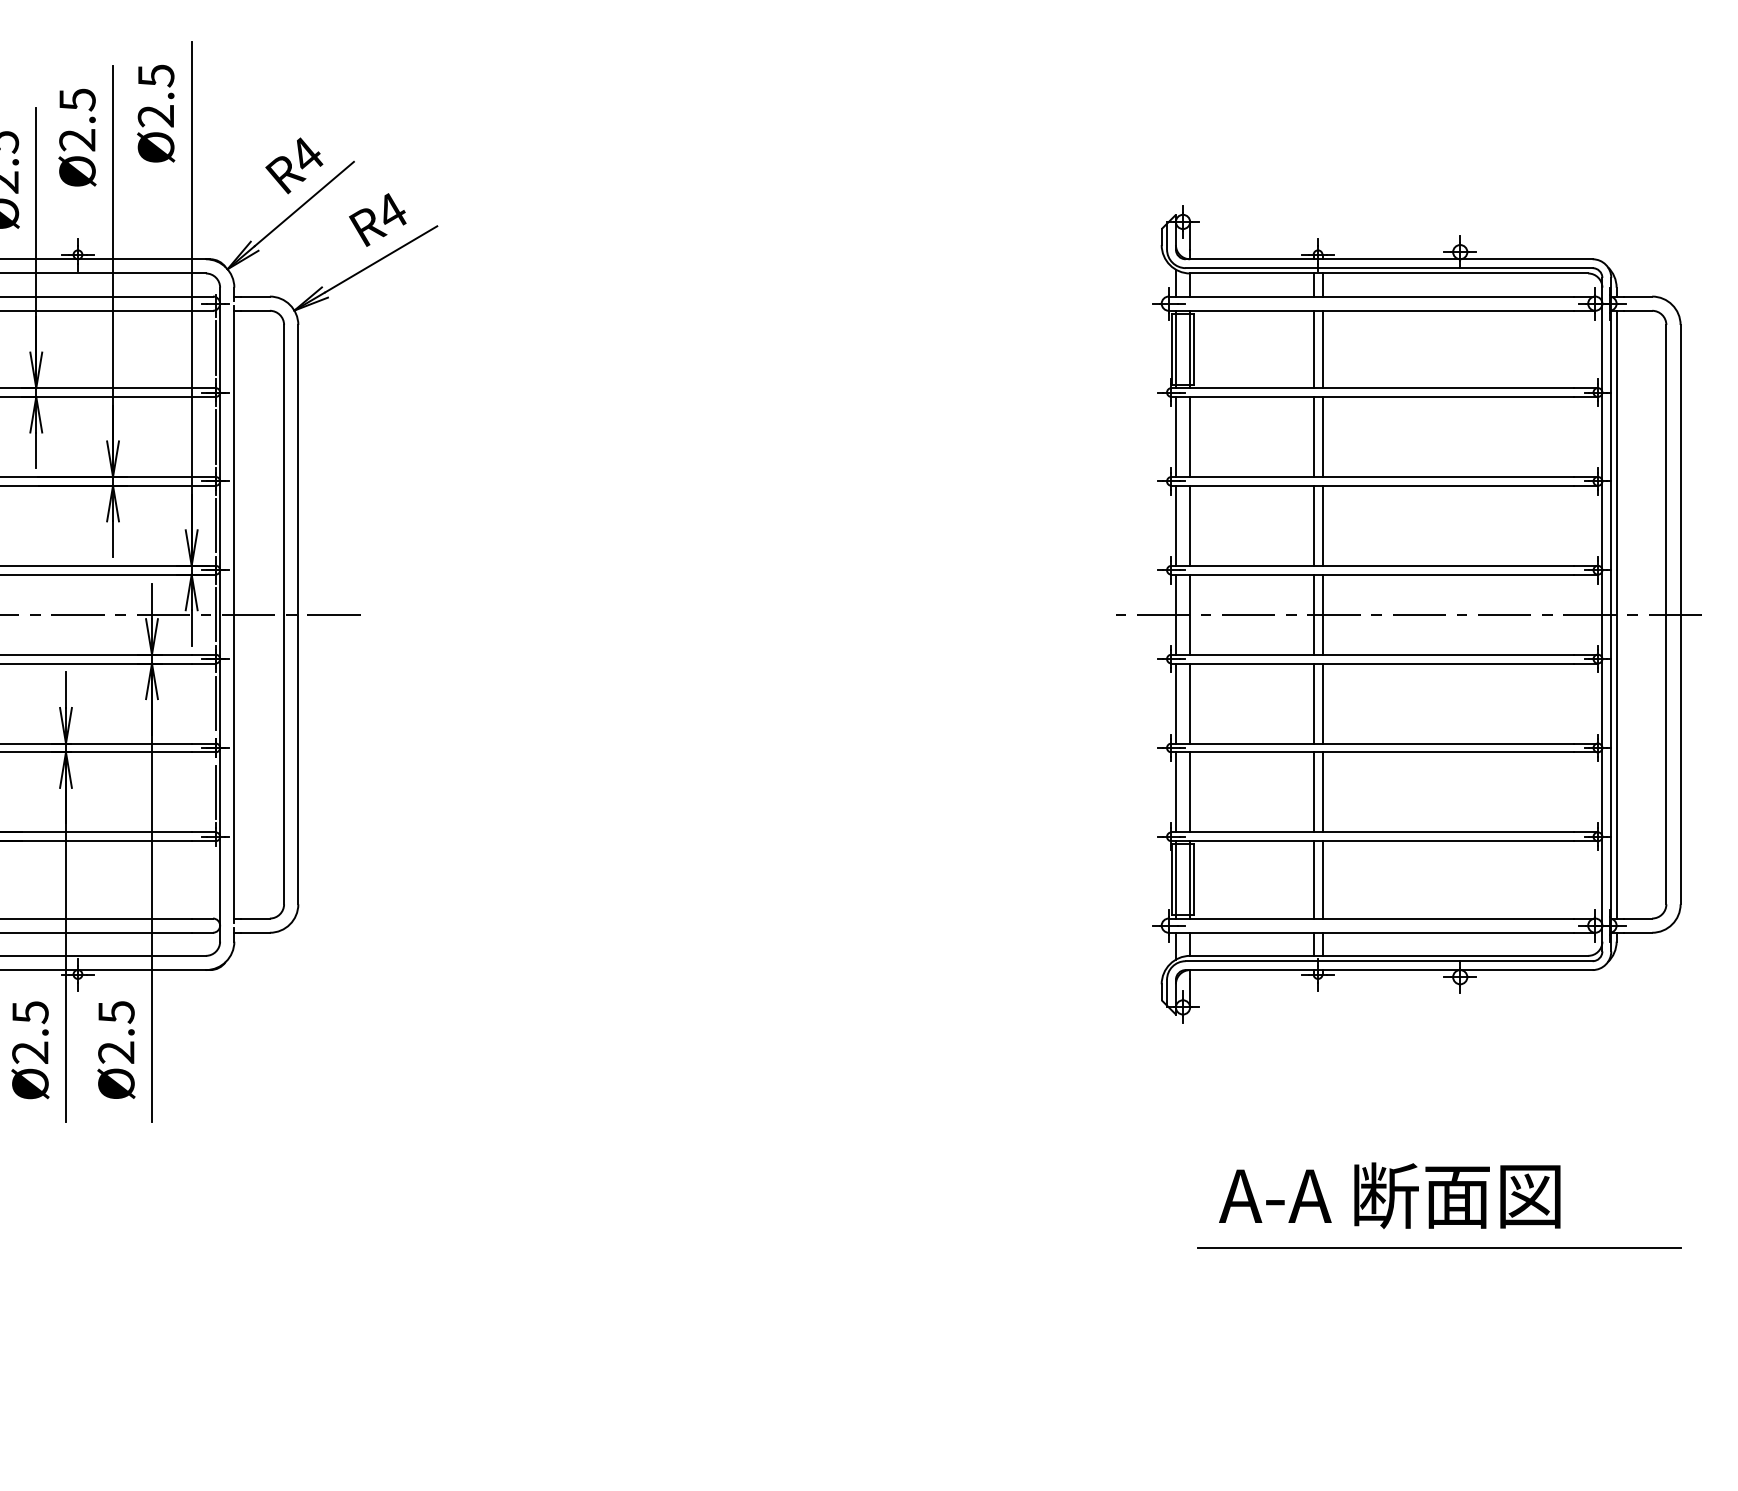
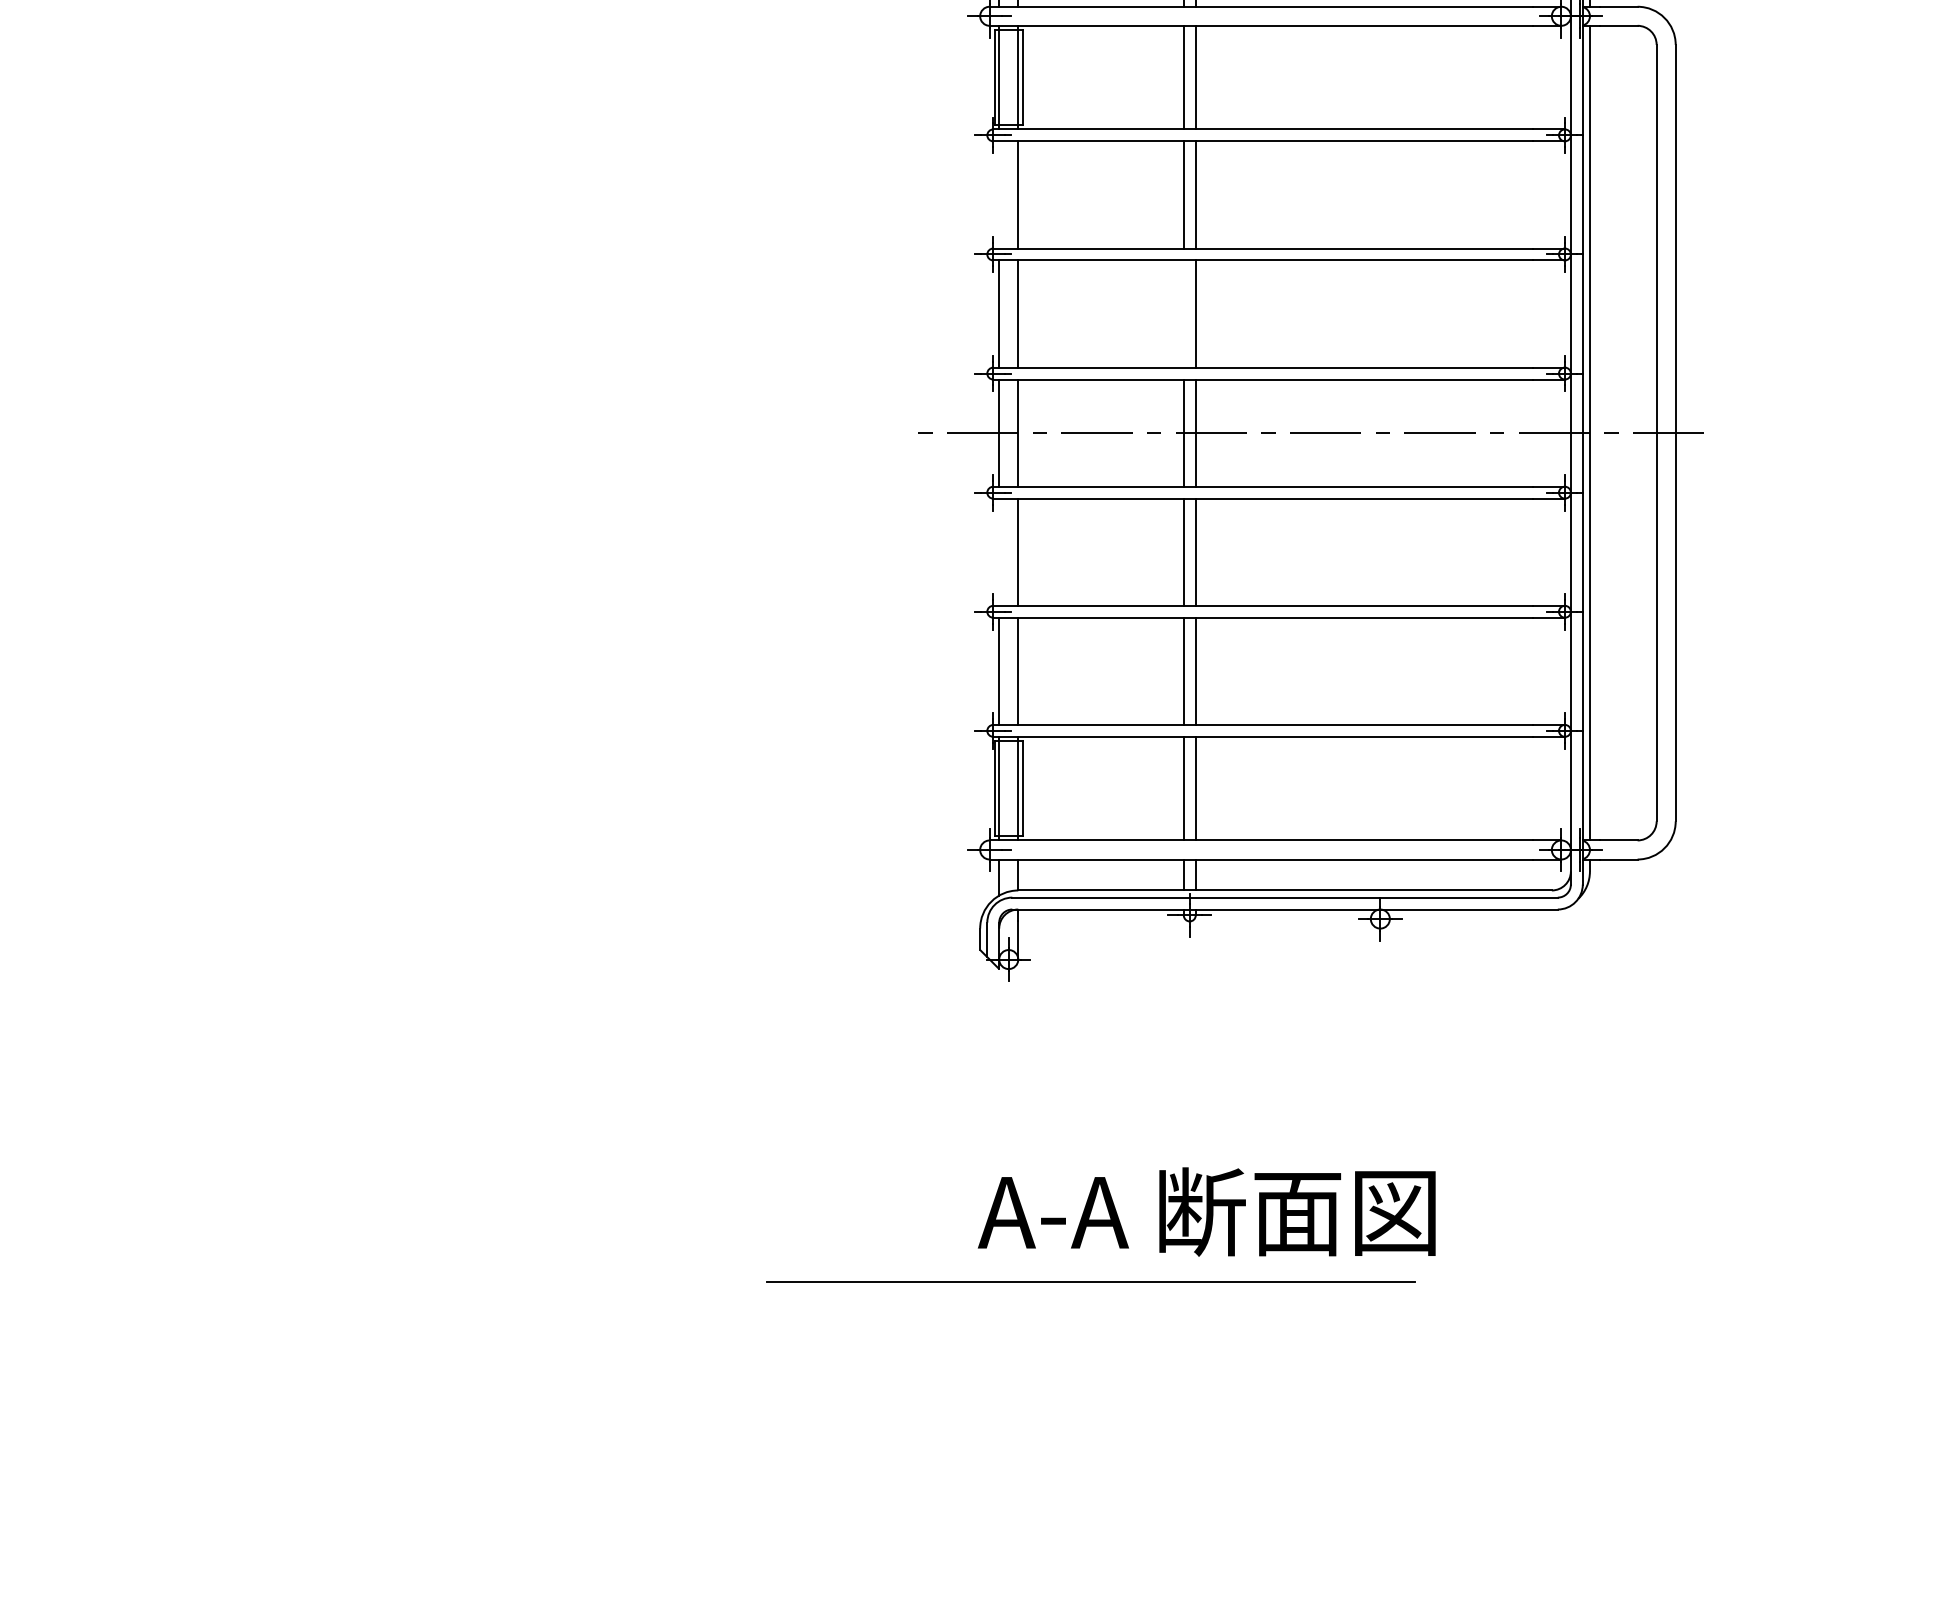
line: (1175, 436) -> (998, 194), removed
line: (1313, 525) -> (1183, 313), removed
line: (1175, 703) -> (998, 552), removed
text: (1389, 1195) -> (1206, 1211), moved
line: (1439, 1247) -> (1091, 1281), moved

